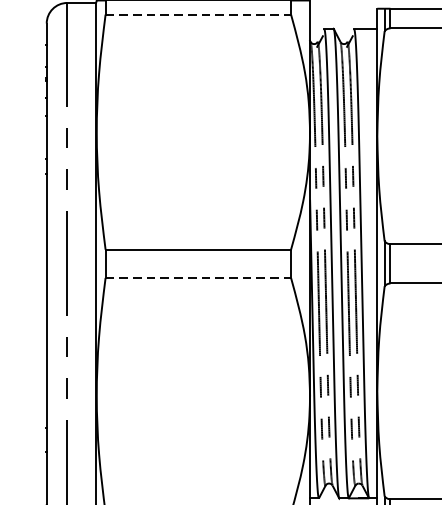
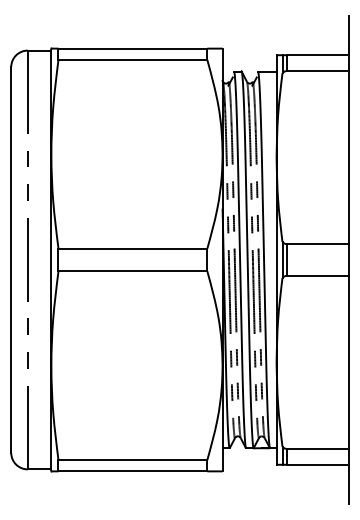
line: (199, 14) -> (133, 59), dashed -> solid
line: (199, 278) -> (133, 271), dashed -> solid

